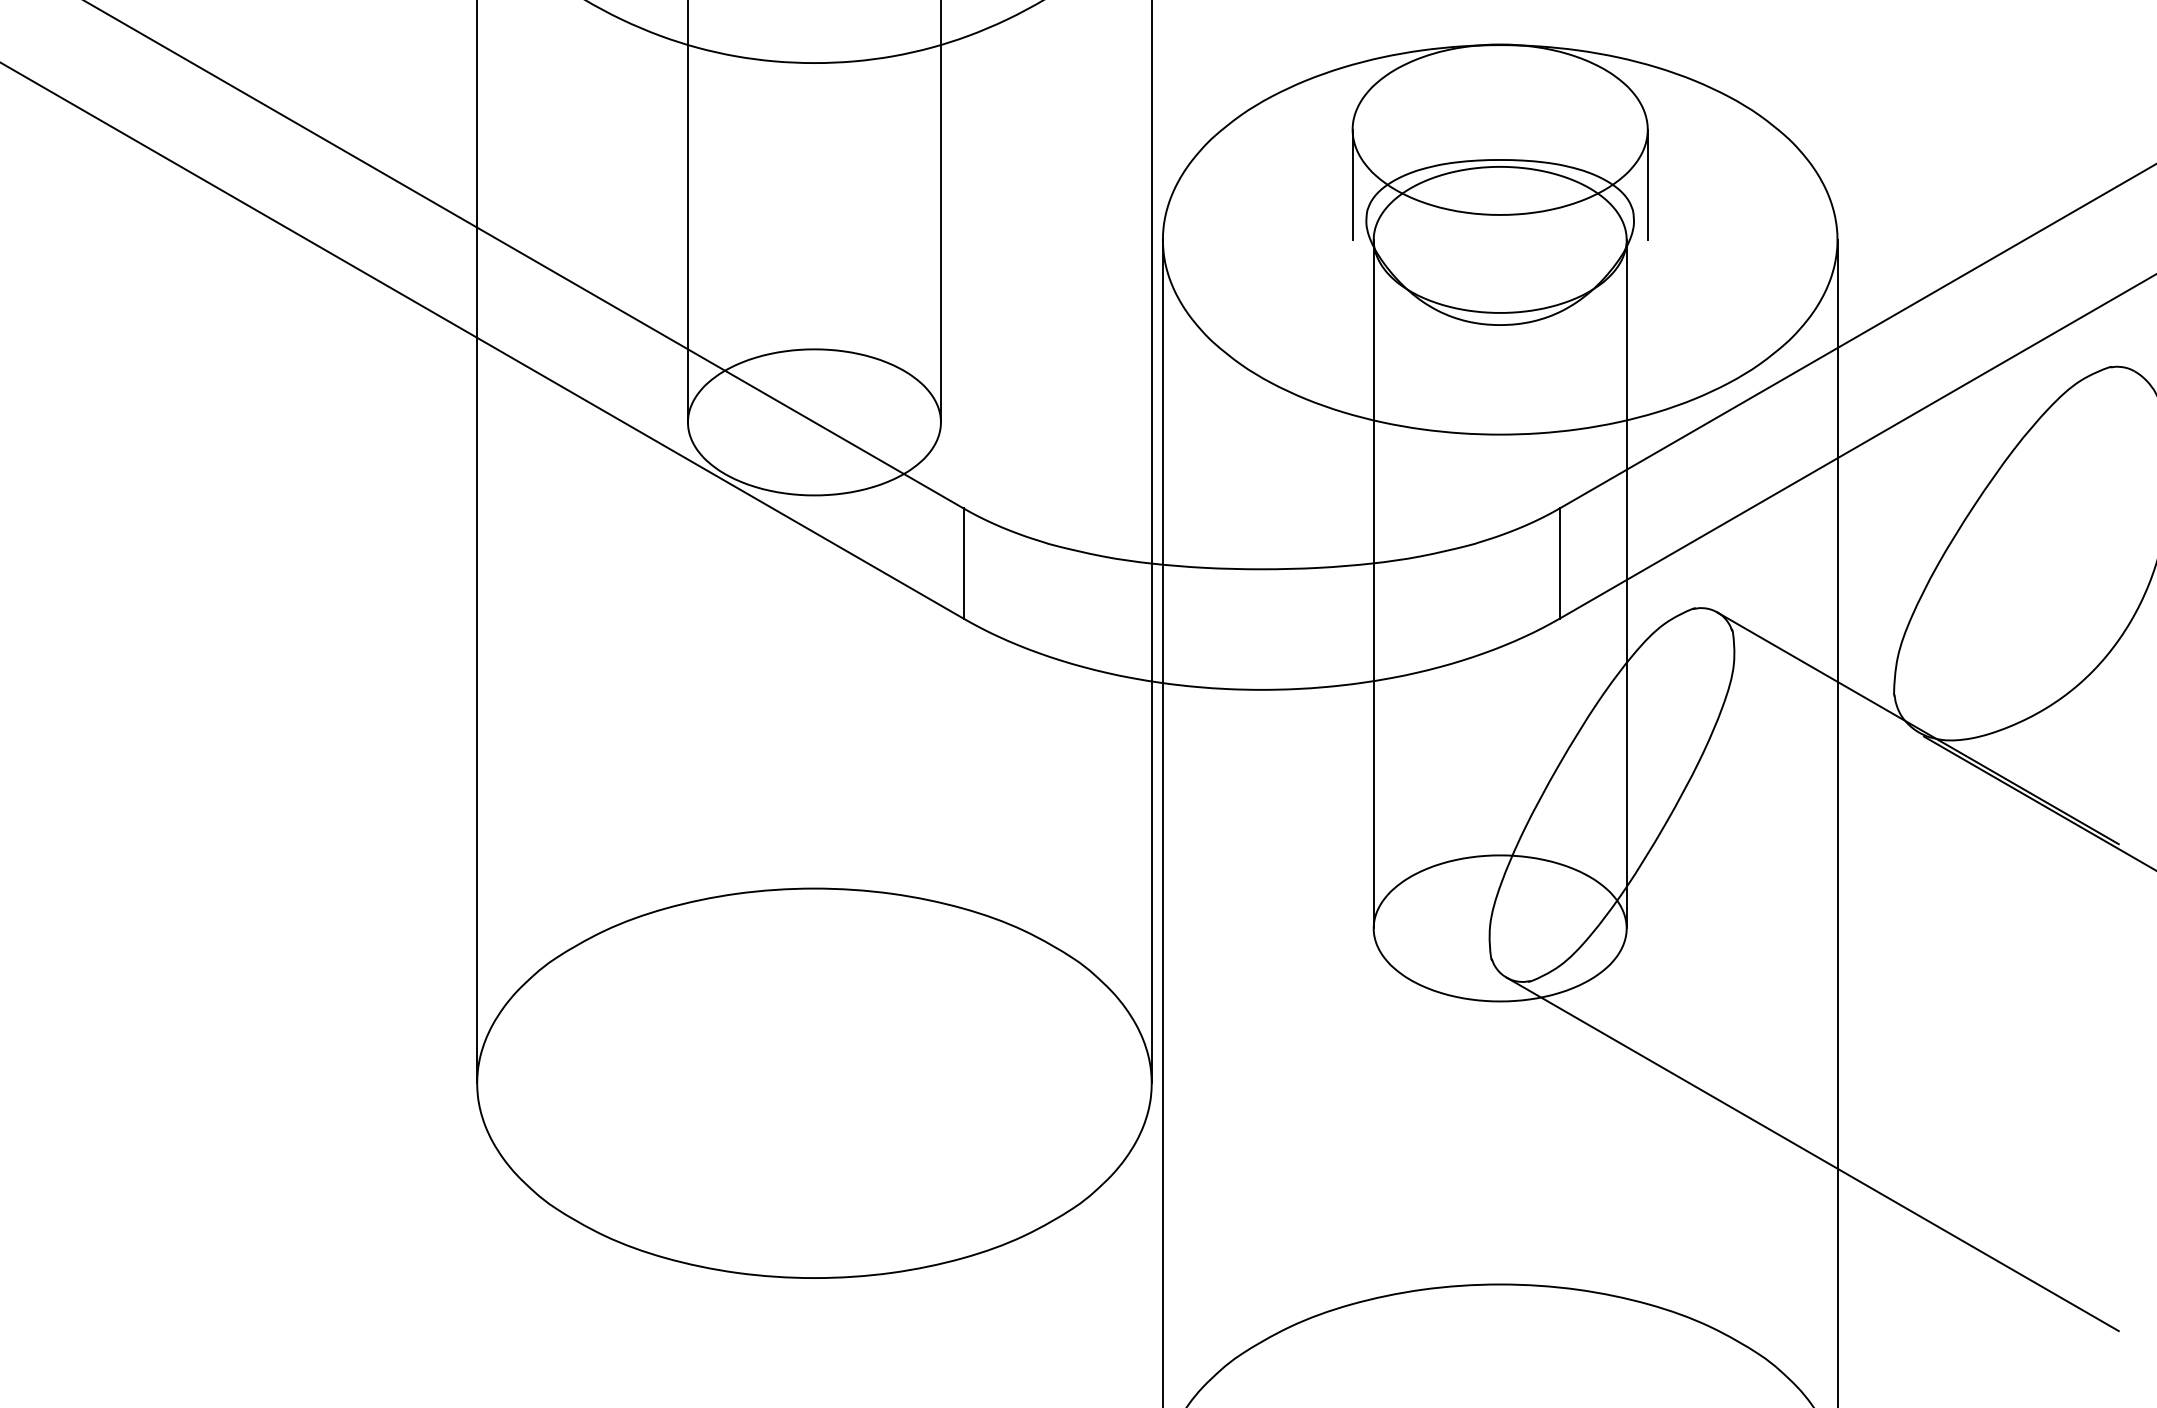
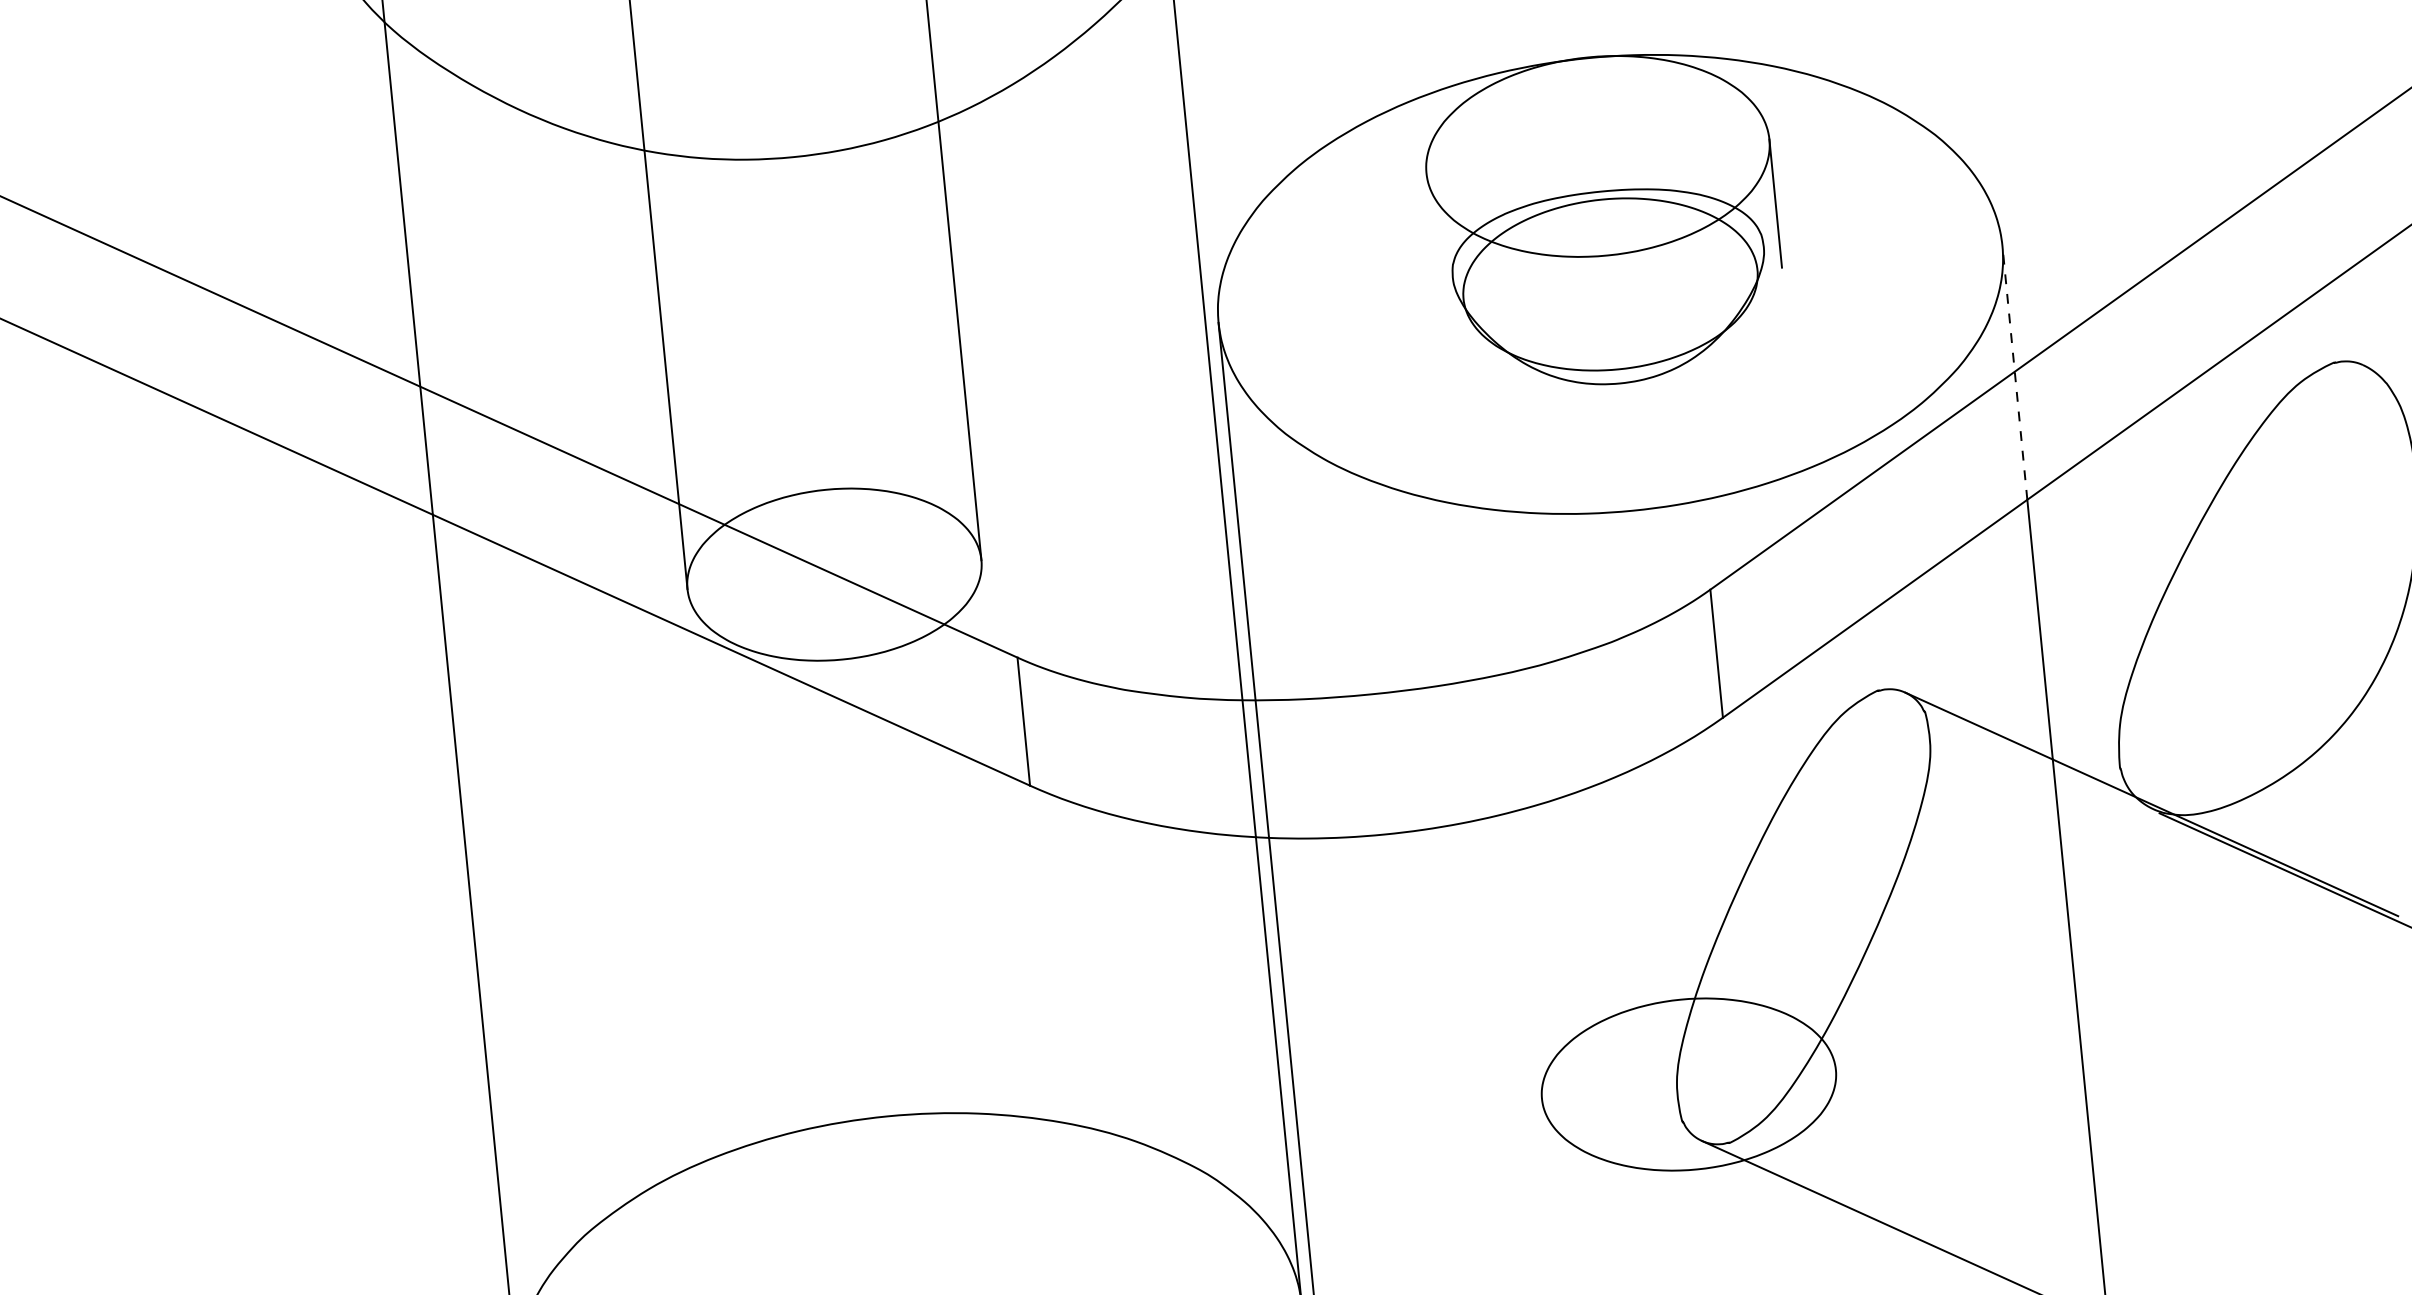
line: (1352, 184) -> (1432, 236), removed
line: (1837, 348) -> (2014, 372), solid -> dashed
line: (1373, 583) -> (1502, 698), removed
line: (1626, 583) -> (1796, 669), removed

